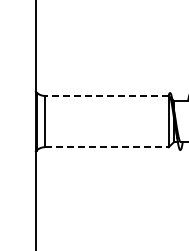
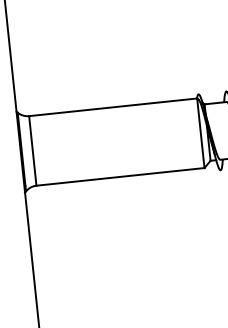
line: (106, 95) -> (112, 106), dashed -> solid
line: (106, 147) -> (120, 177), dashed -> solid

